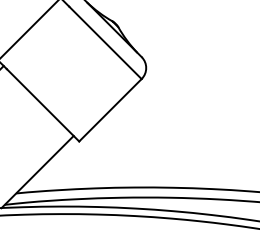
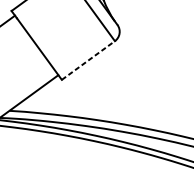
line: (110, 109) -> (88, 59), solid -> dashed

